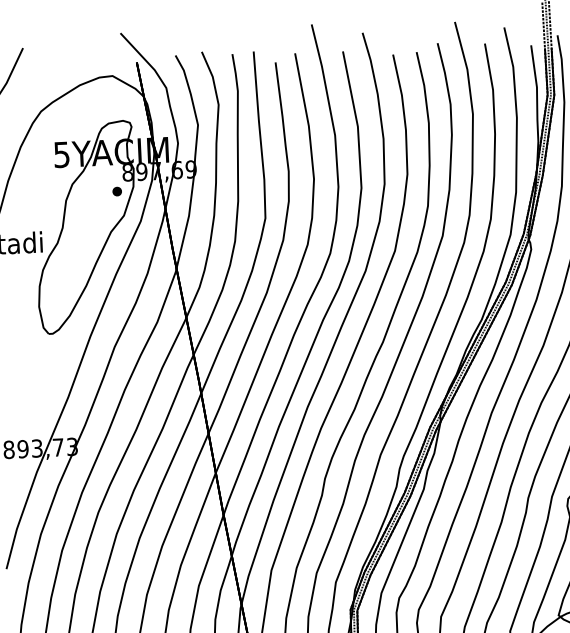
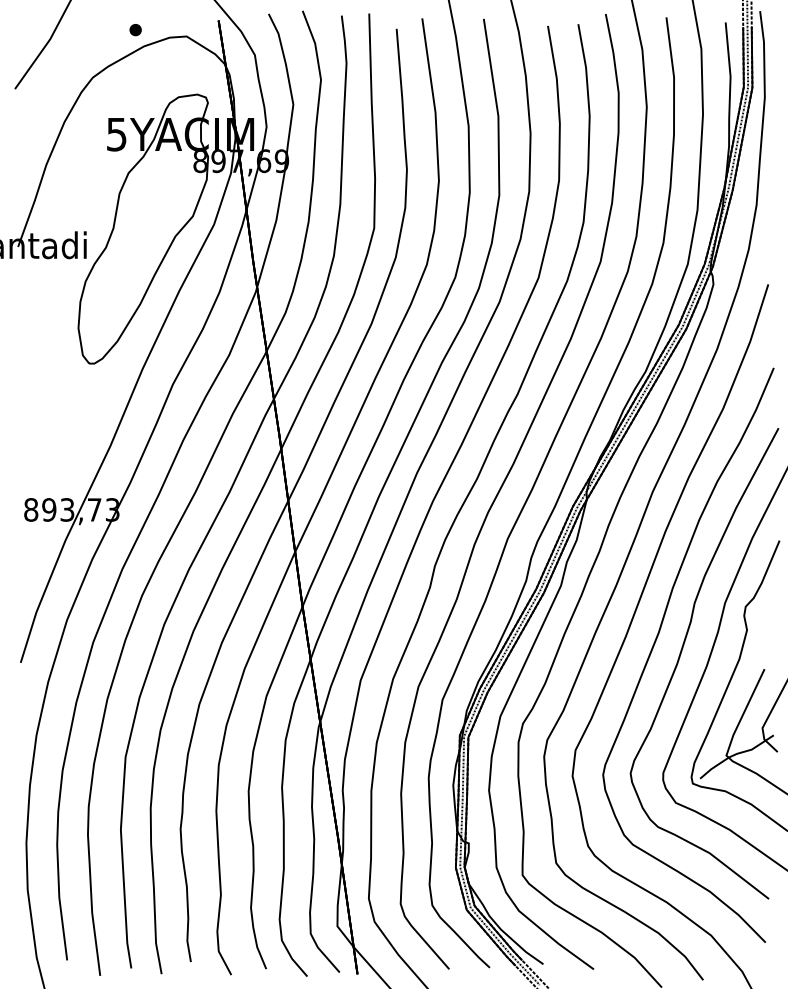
part: (117, 191) -> (135, 30), moved

